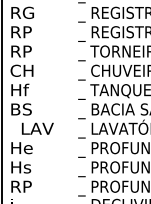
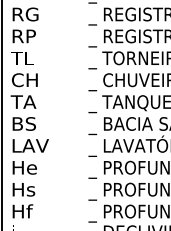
text: (20, 50) -> (23, 57), RP -> TL
text: (20, 89) -> (23, 101), Hf -> TA
text: (37, 128) -> (30, 145), moved
text: (21, 186) -> (24, 211), RP -> Hf

